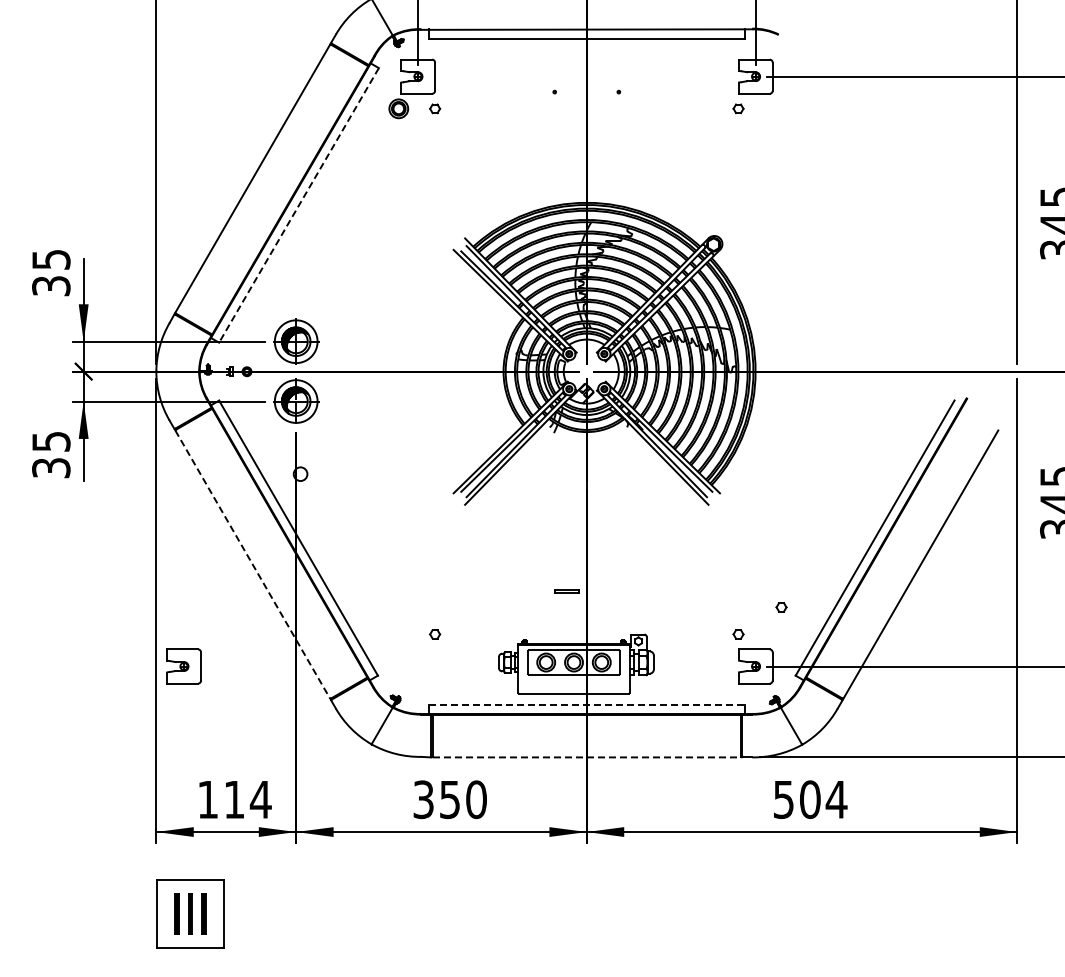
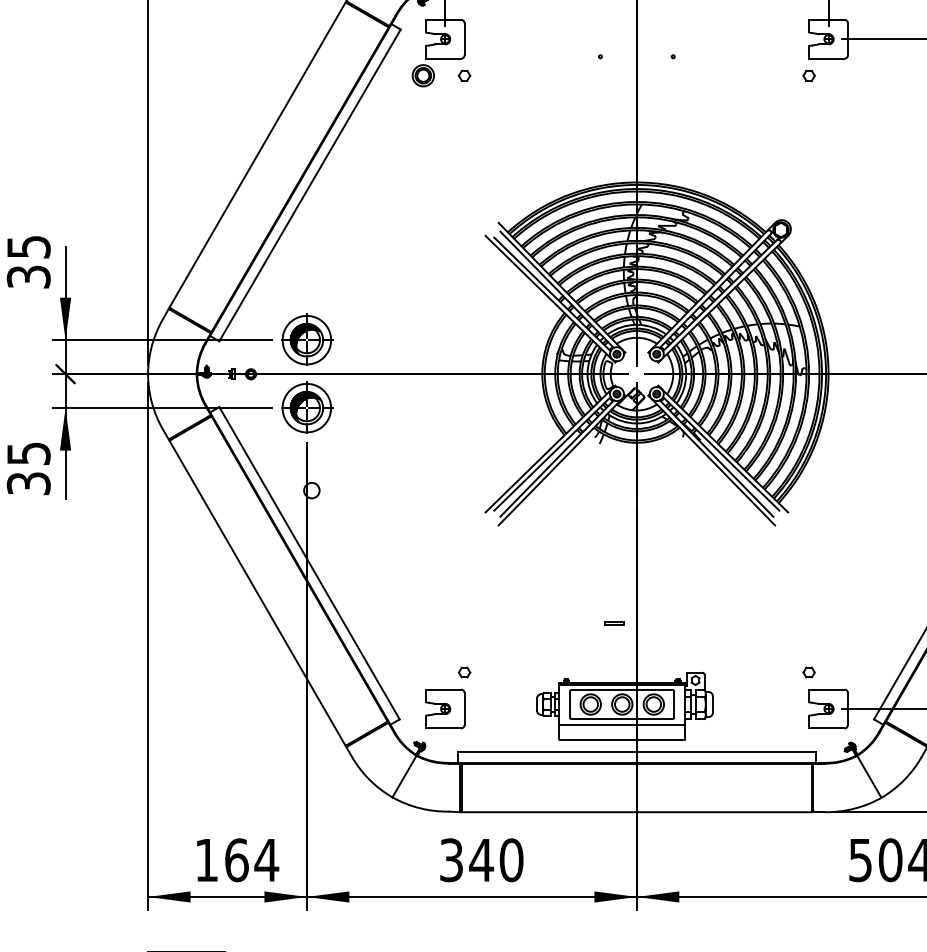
line: (299, 205) -> (310, 185), dashed -> solid
line: (252, 564) -> (257, 593), dashed -> solid
part: (567, 591) -> (614, 623), size x0.71
part: (781, 607) -> (857, 641), removed
part: (183, 666) -> (444, 708), moved
line: (573, 680) -> (621, 724), added
line: (586, 704) -> (636, 752), dashed -> solid
line: (586, 757) -> (636, 812), dashed -> solid
text: (234, 799) -> (236, 860), 114 -> 164
text: (449, 800) -> (480, 861), 350 -> 340

